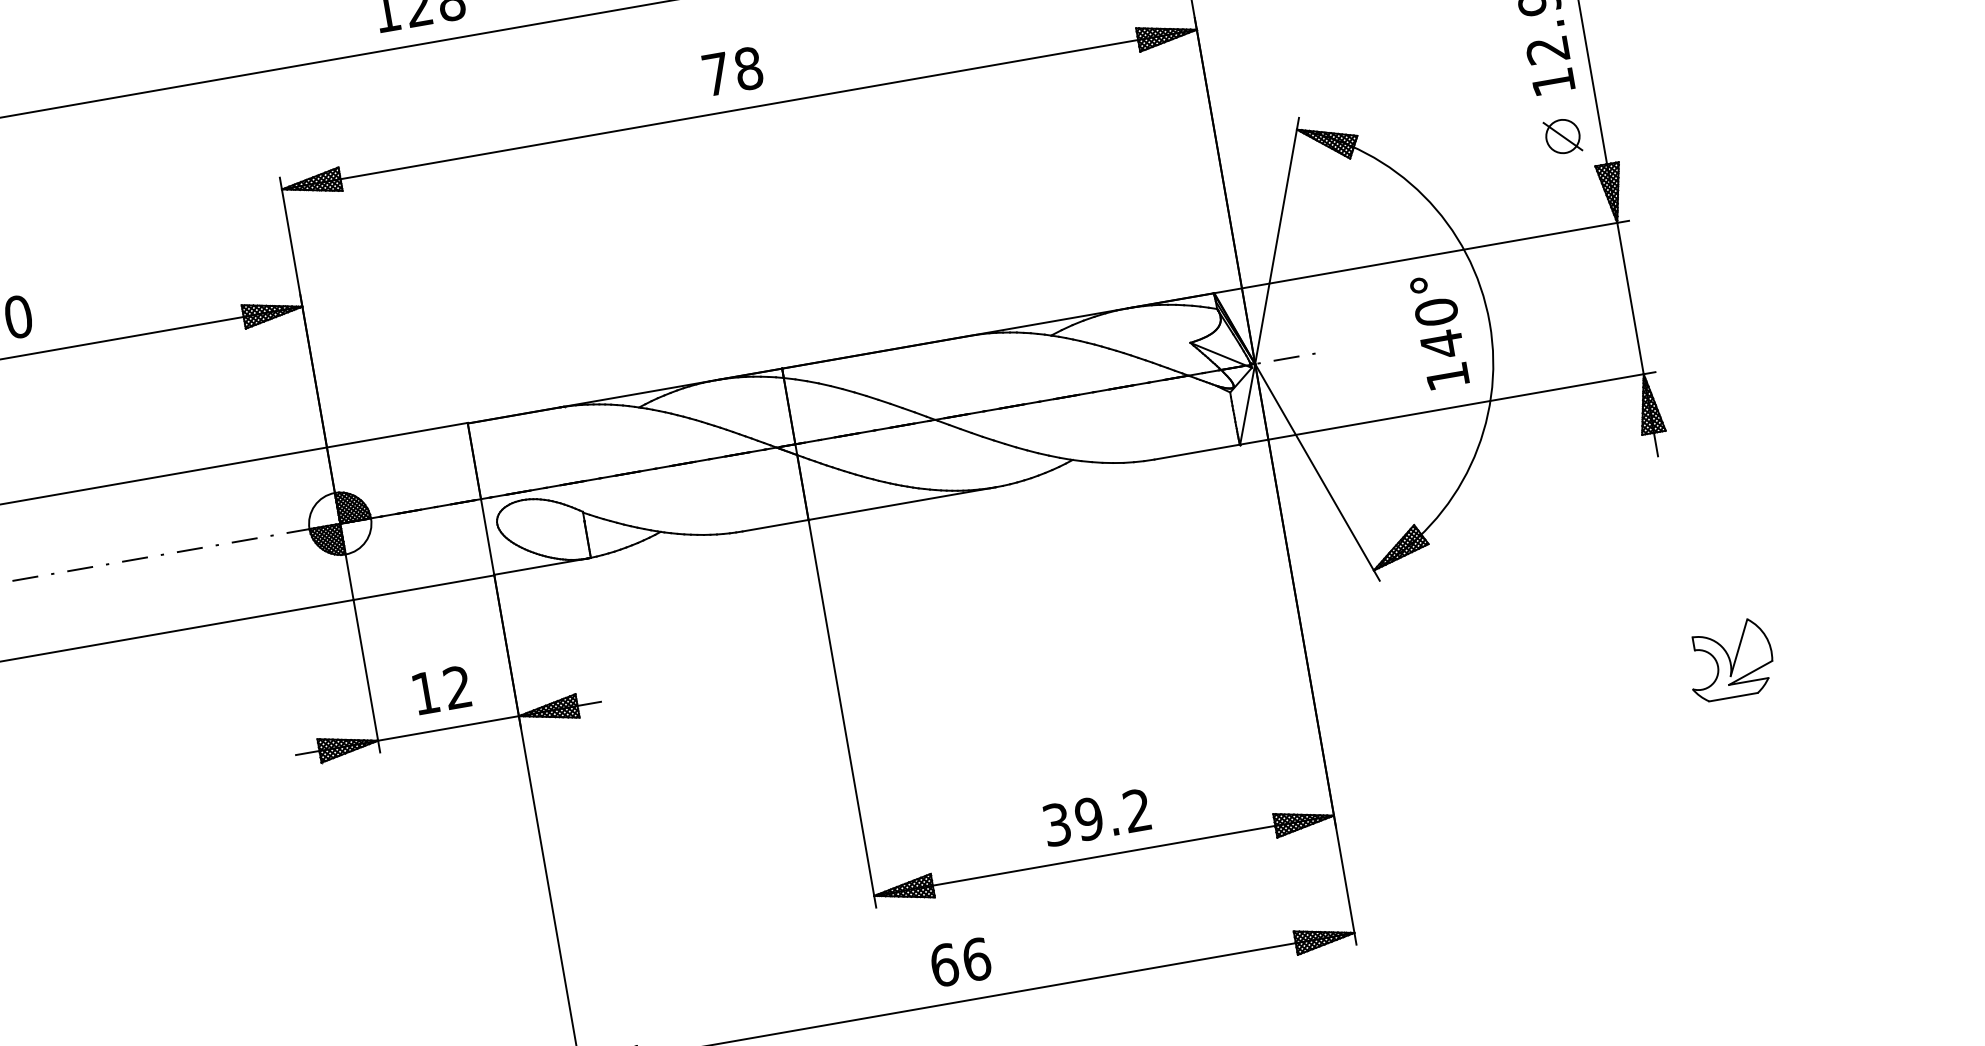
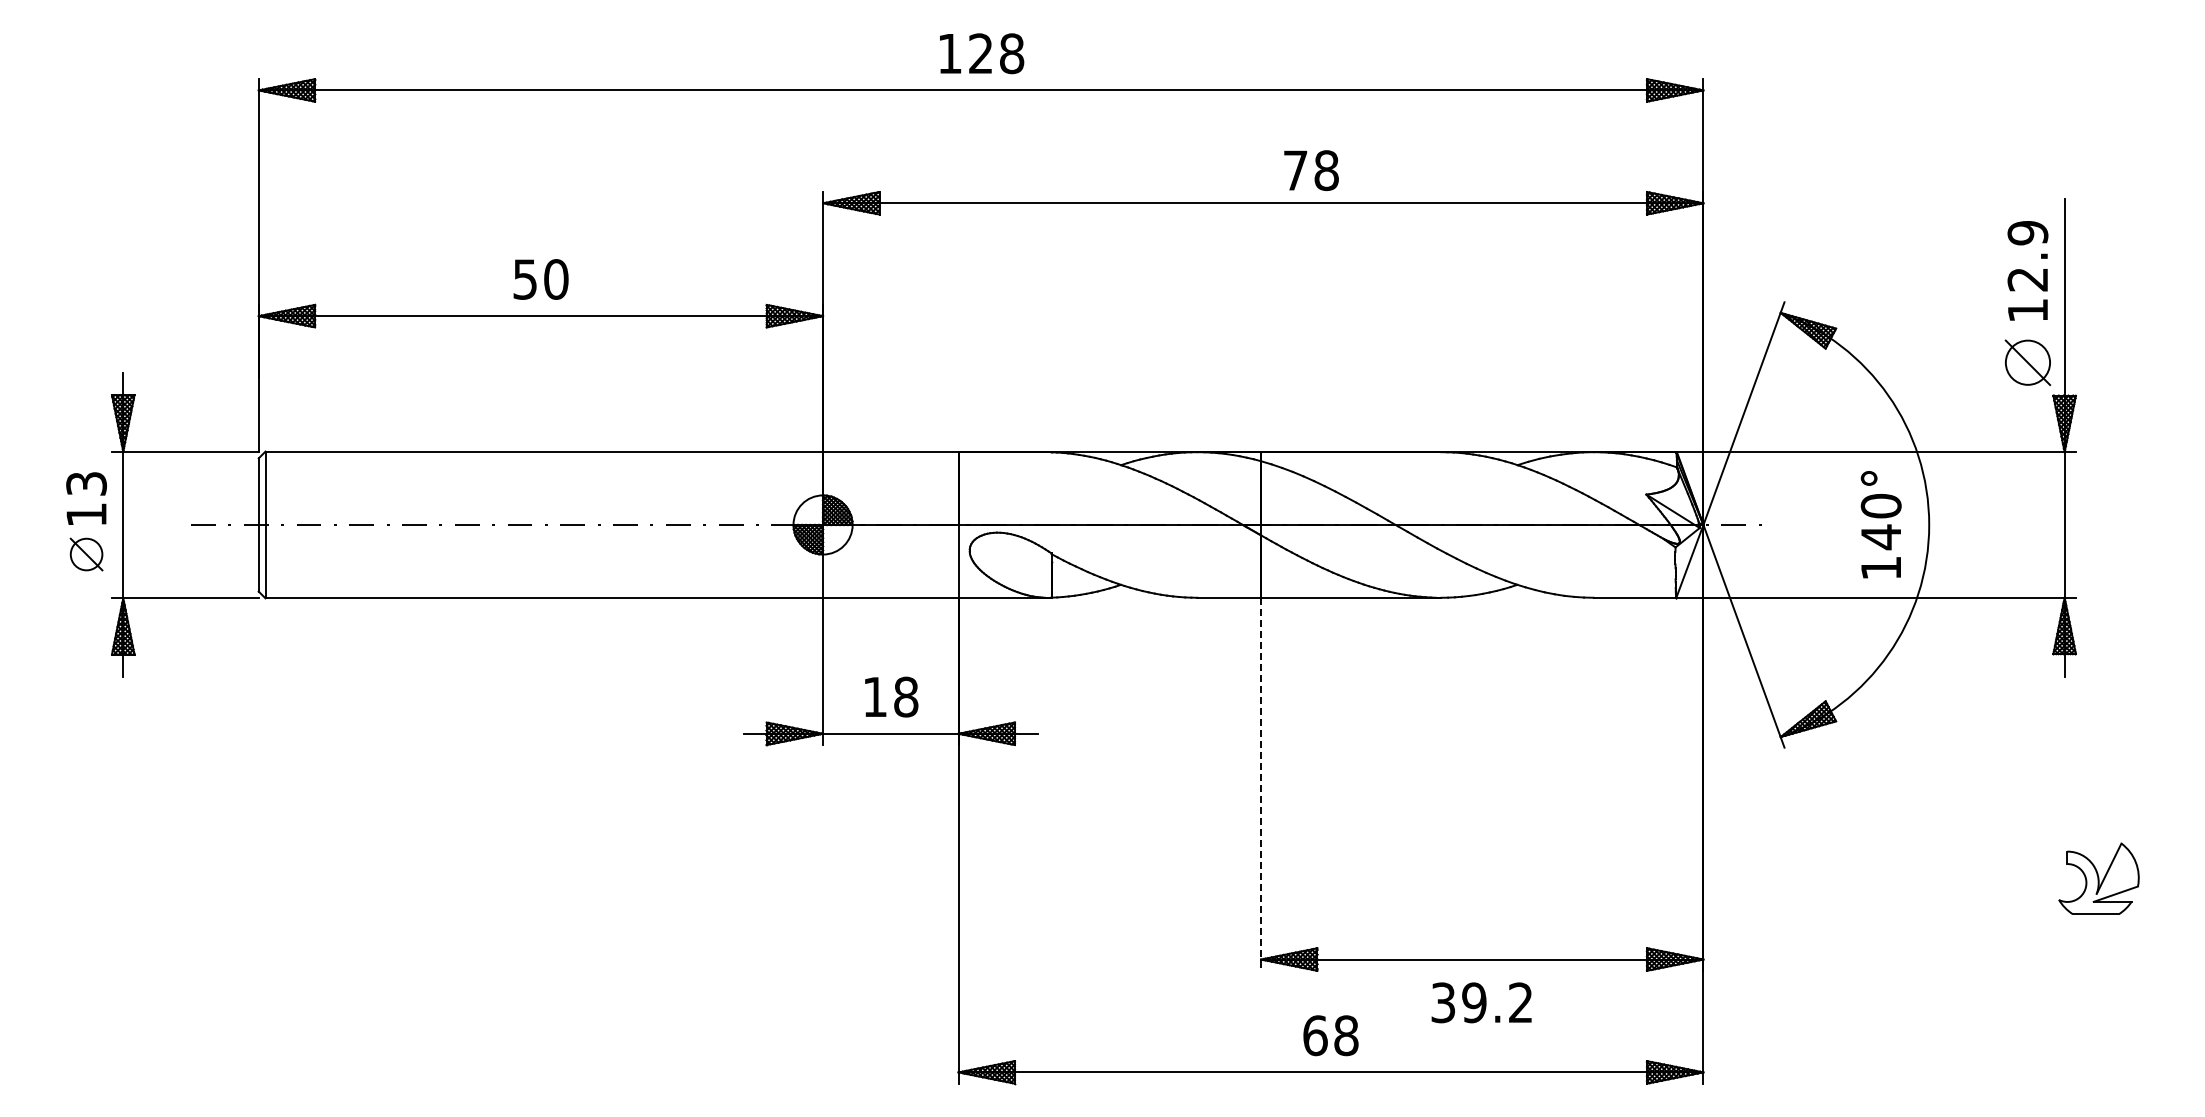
text: (732, 71) -> (1311, 170), moved
part: (1562, 136) -> (2027, 362), size x1.4
text: (458, 686) -> (906, 696), 12 -> 18
line: (842, 713) -> (1261, 784), solid -> dashed
text: (1096, 817) -> (1481, 1002), moved
text: (976, 959) -> (1346, 1035), 66 -> 68

